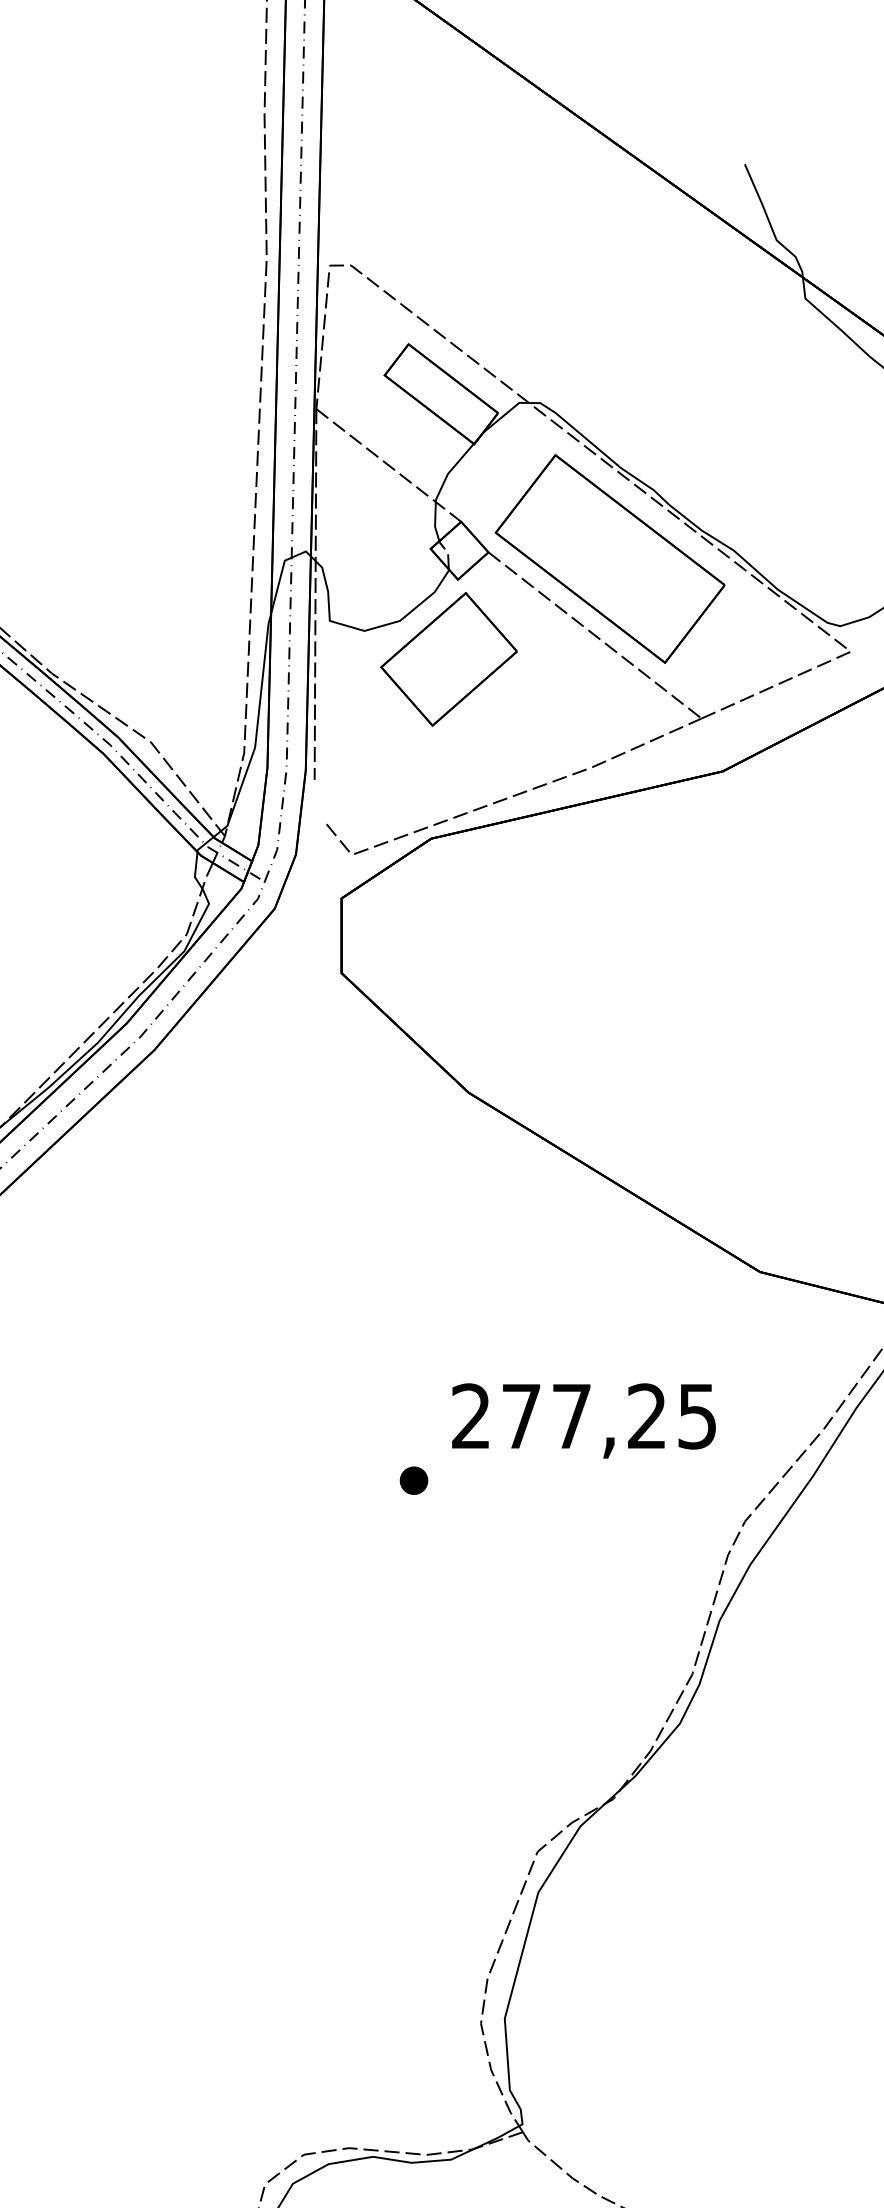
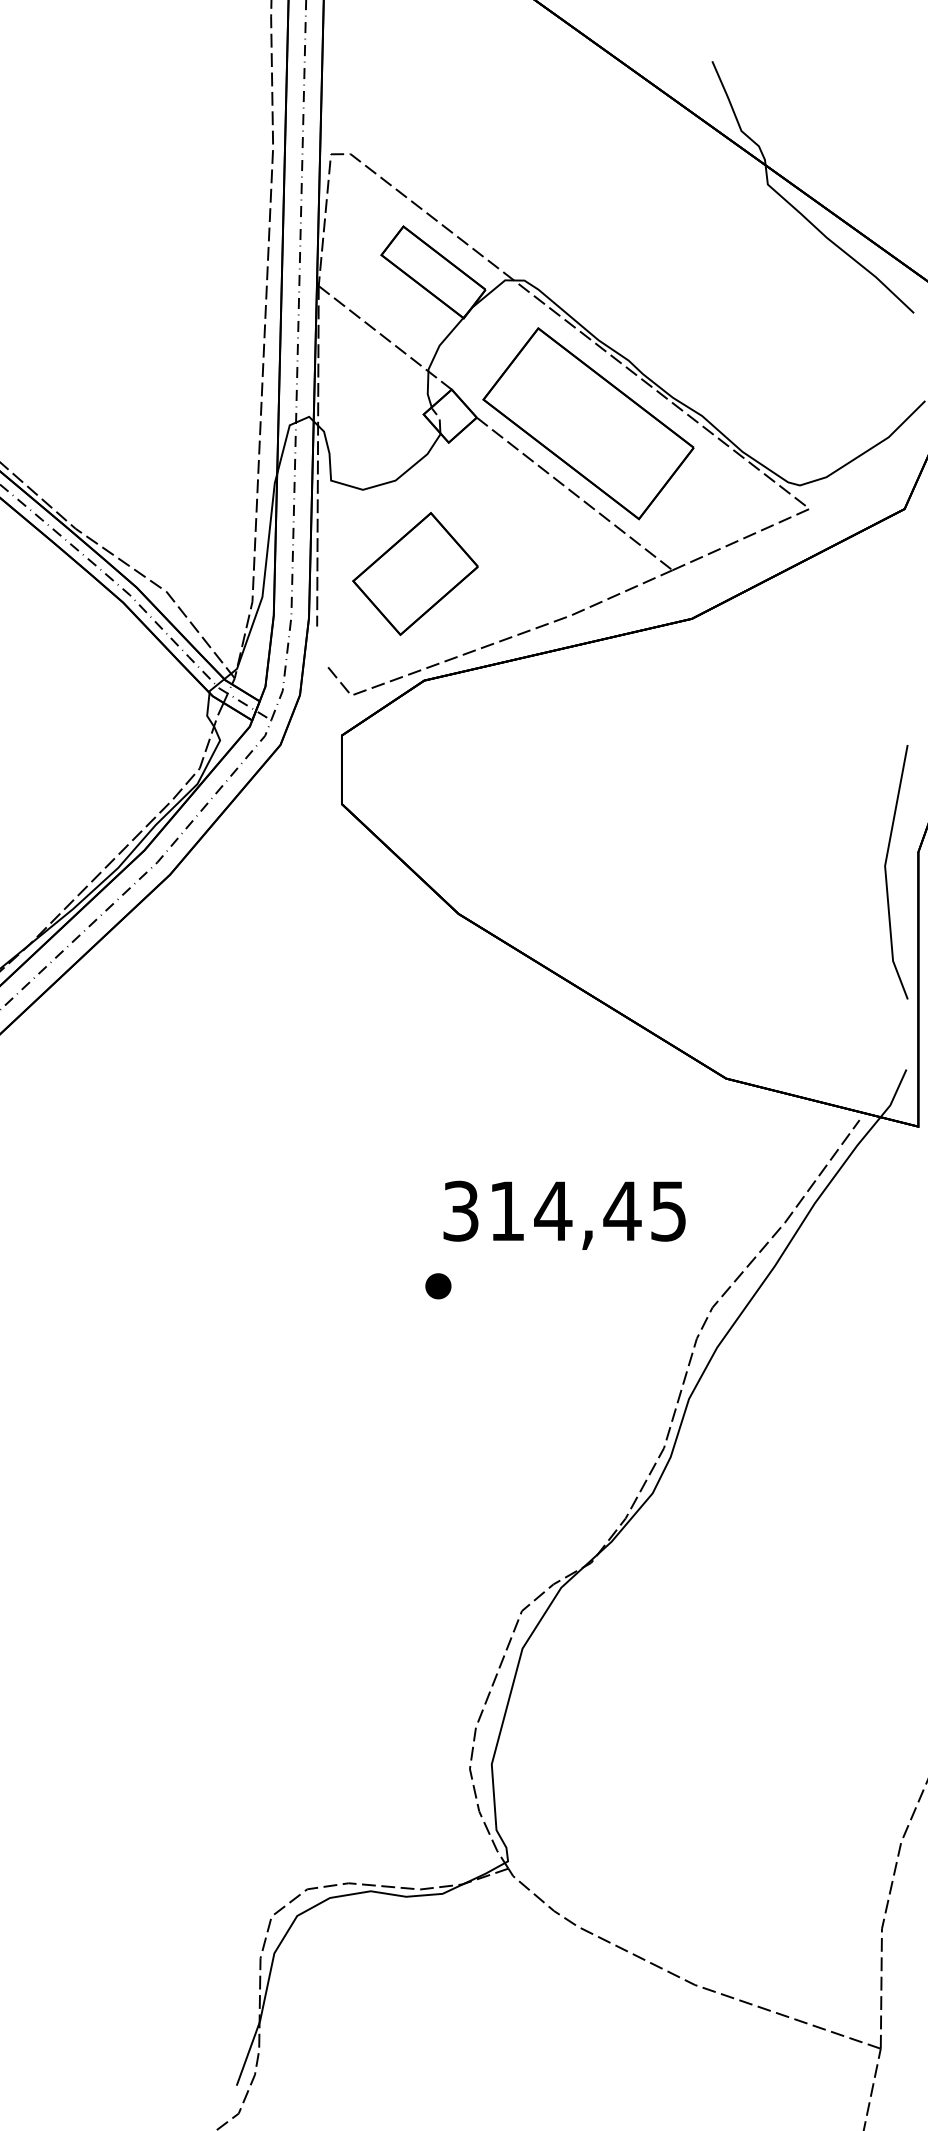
part: (448, 658) -> (415, 573), moved
text: (560, 1415) -> (542, 1210), 277,25 -> 314,45
part: (414, 1480) -> (438, 1286), moved

